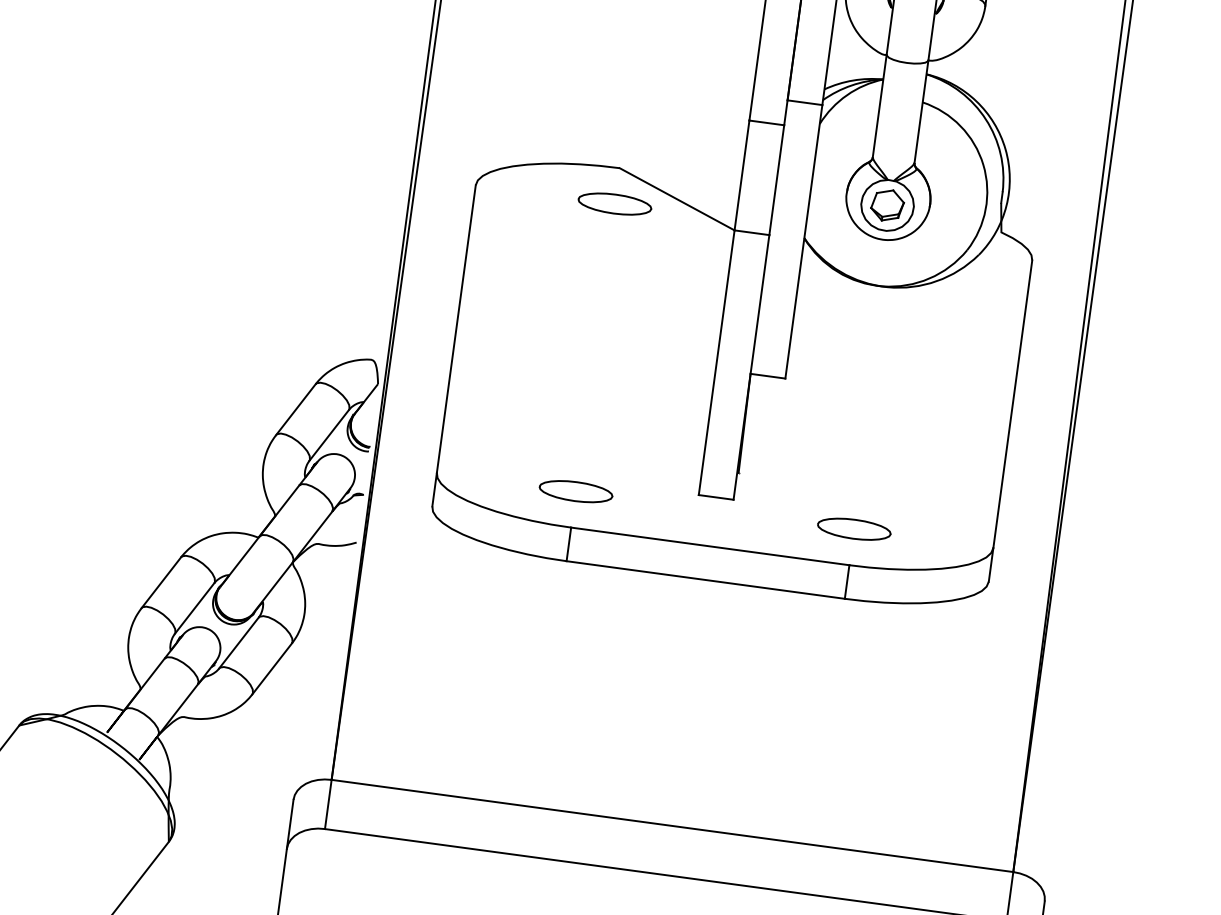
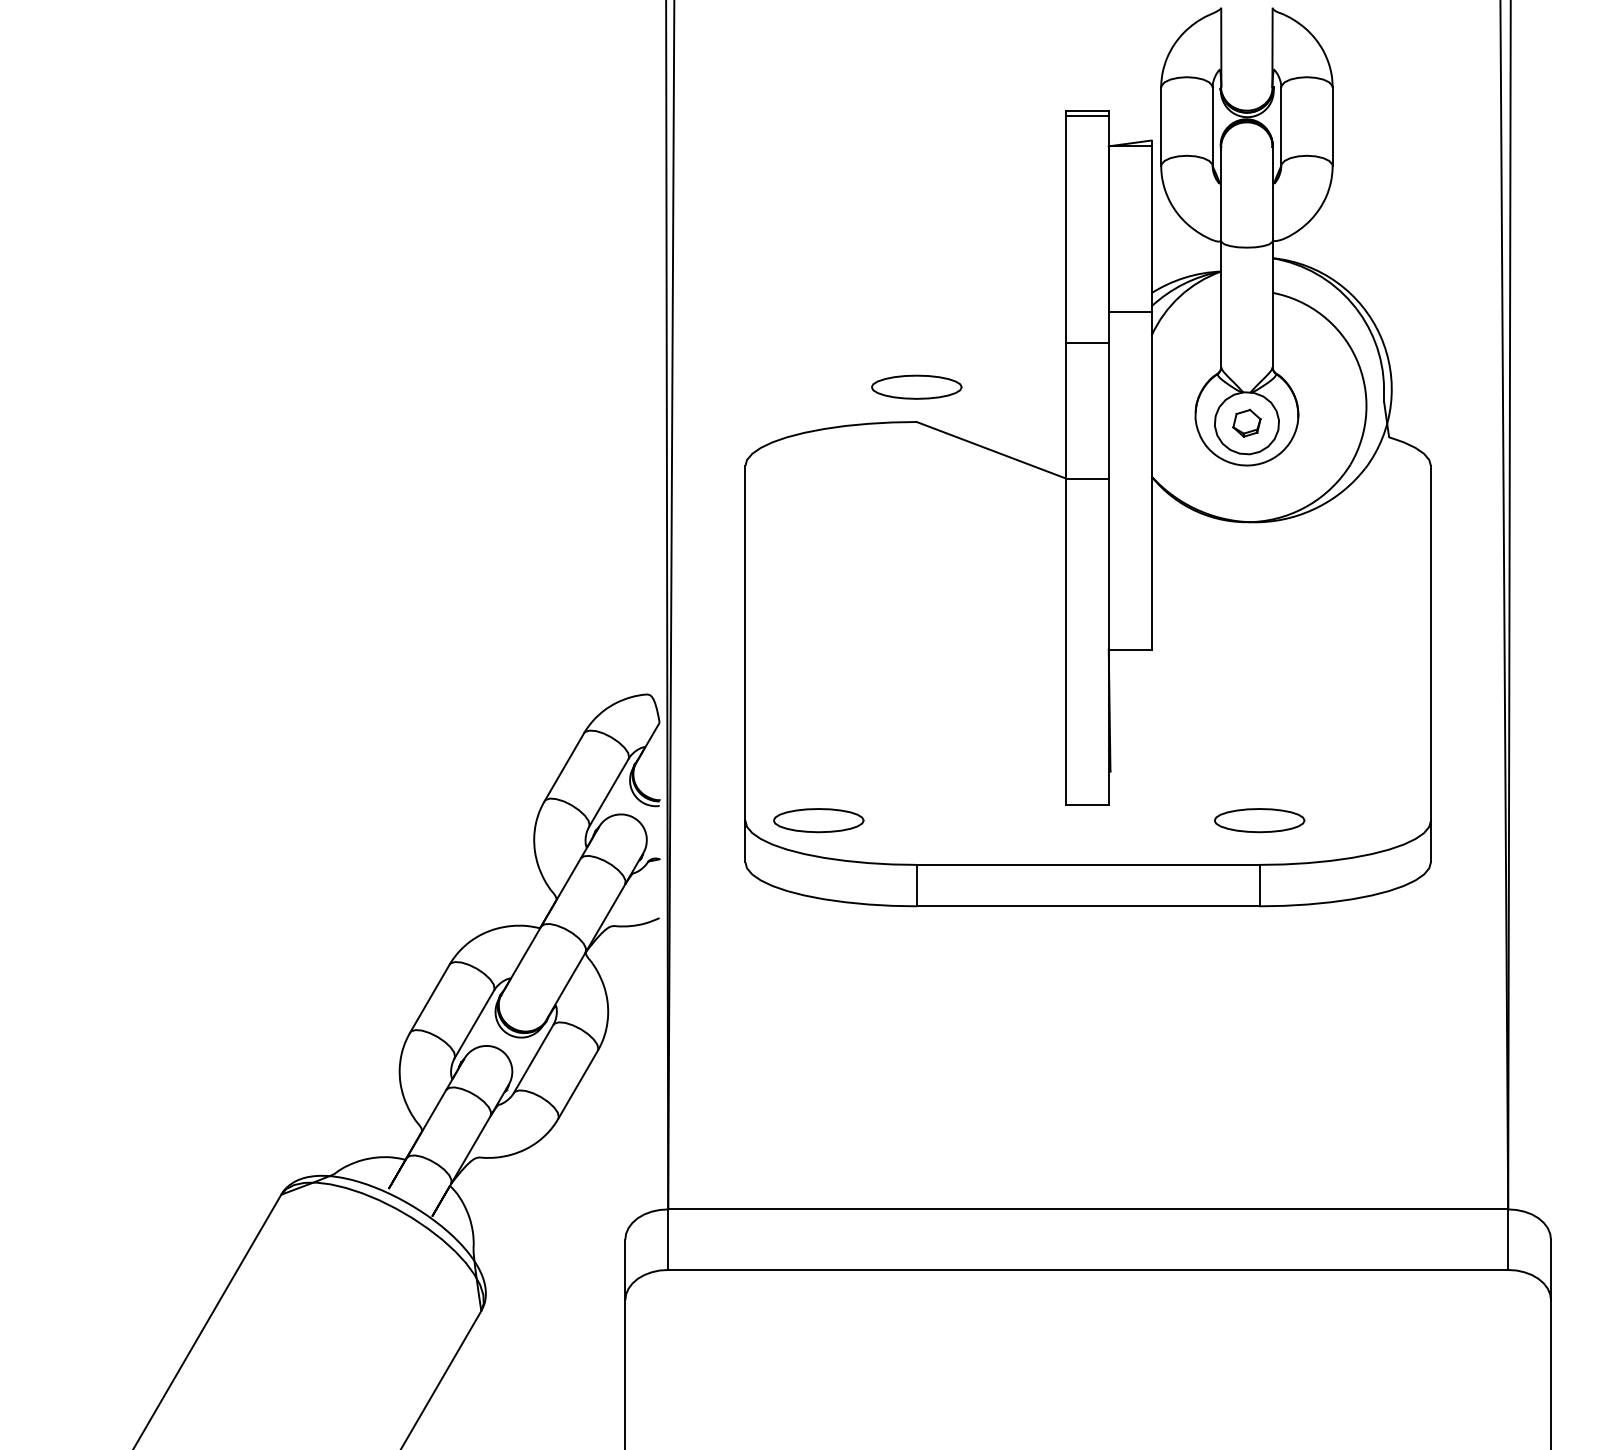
part: (614, 203) -> (916, 386), moved
part: (887, 205) -> (1246, 423), size x0.7
part: (575, 491) -> (818, 820), moved

